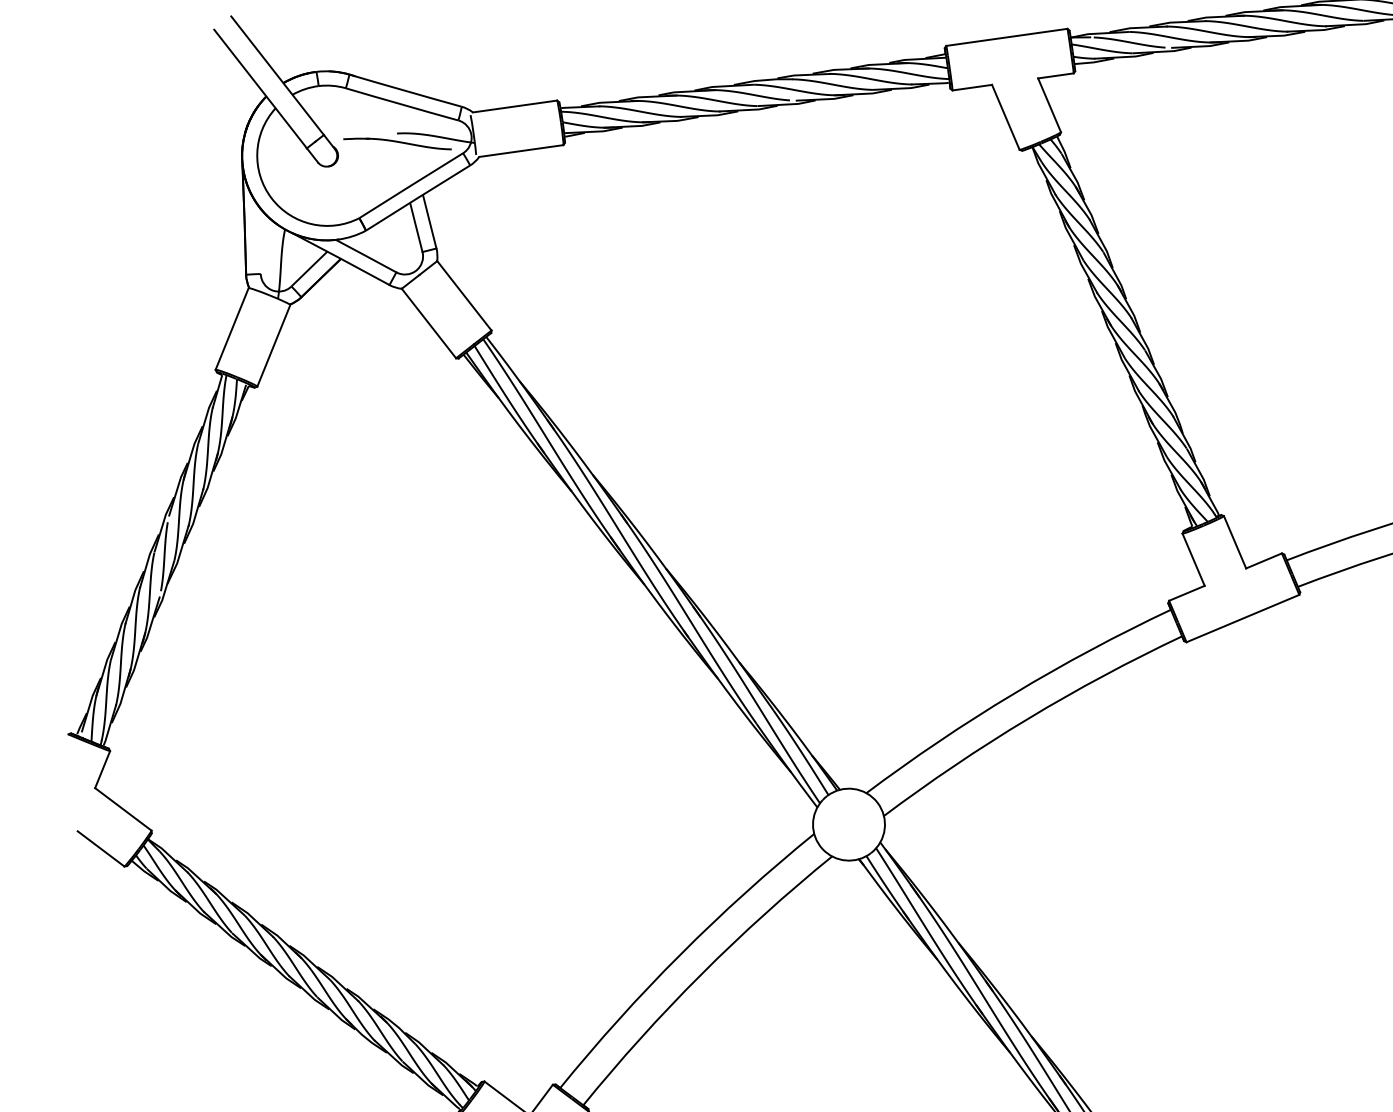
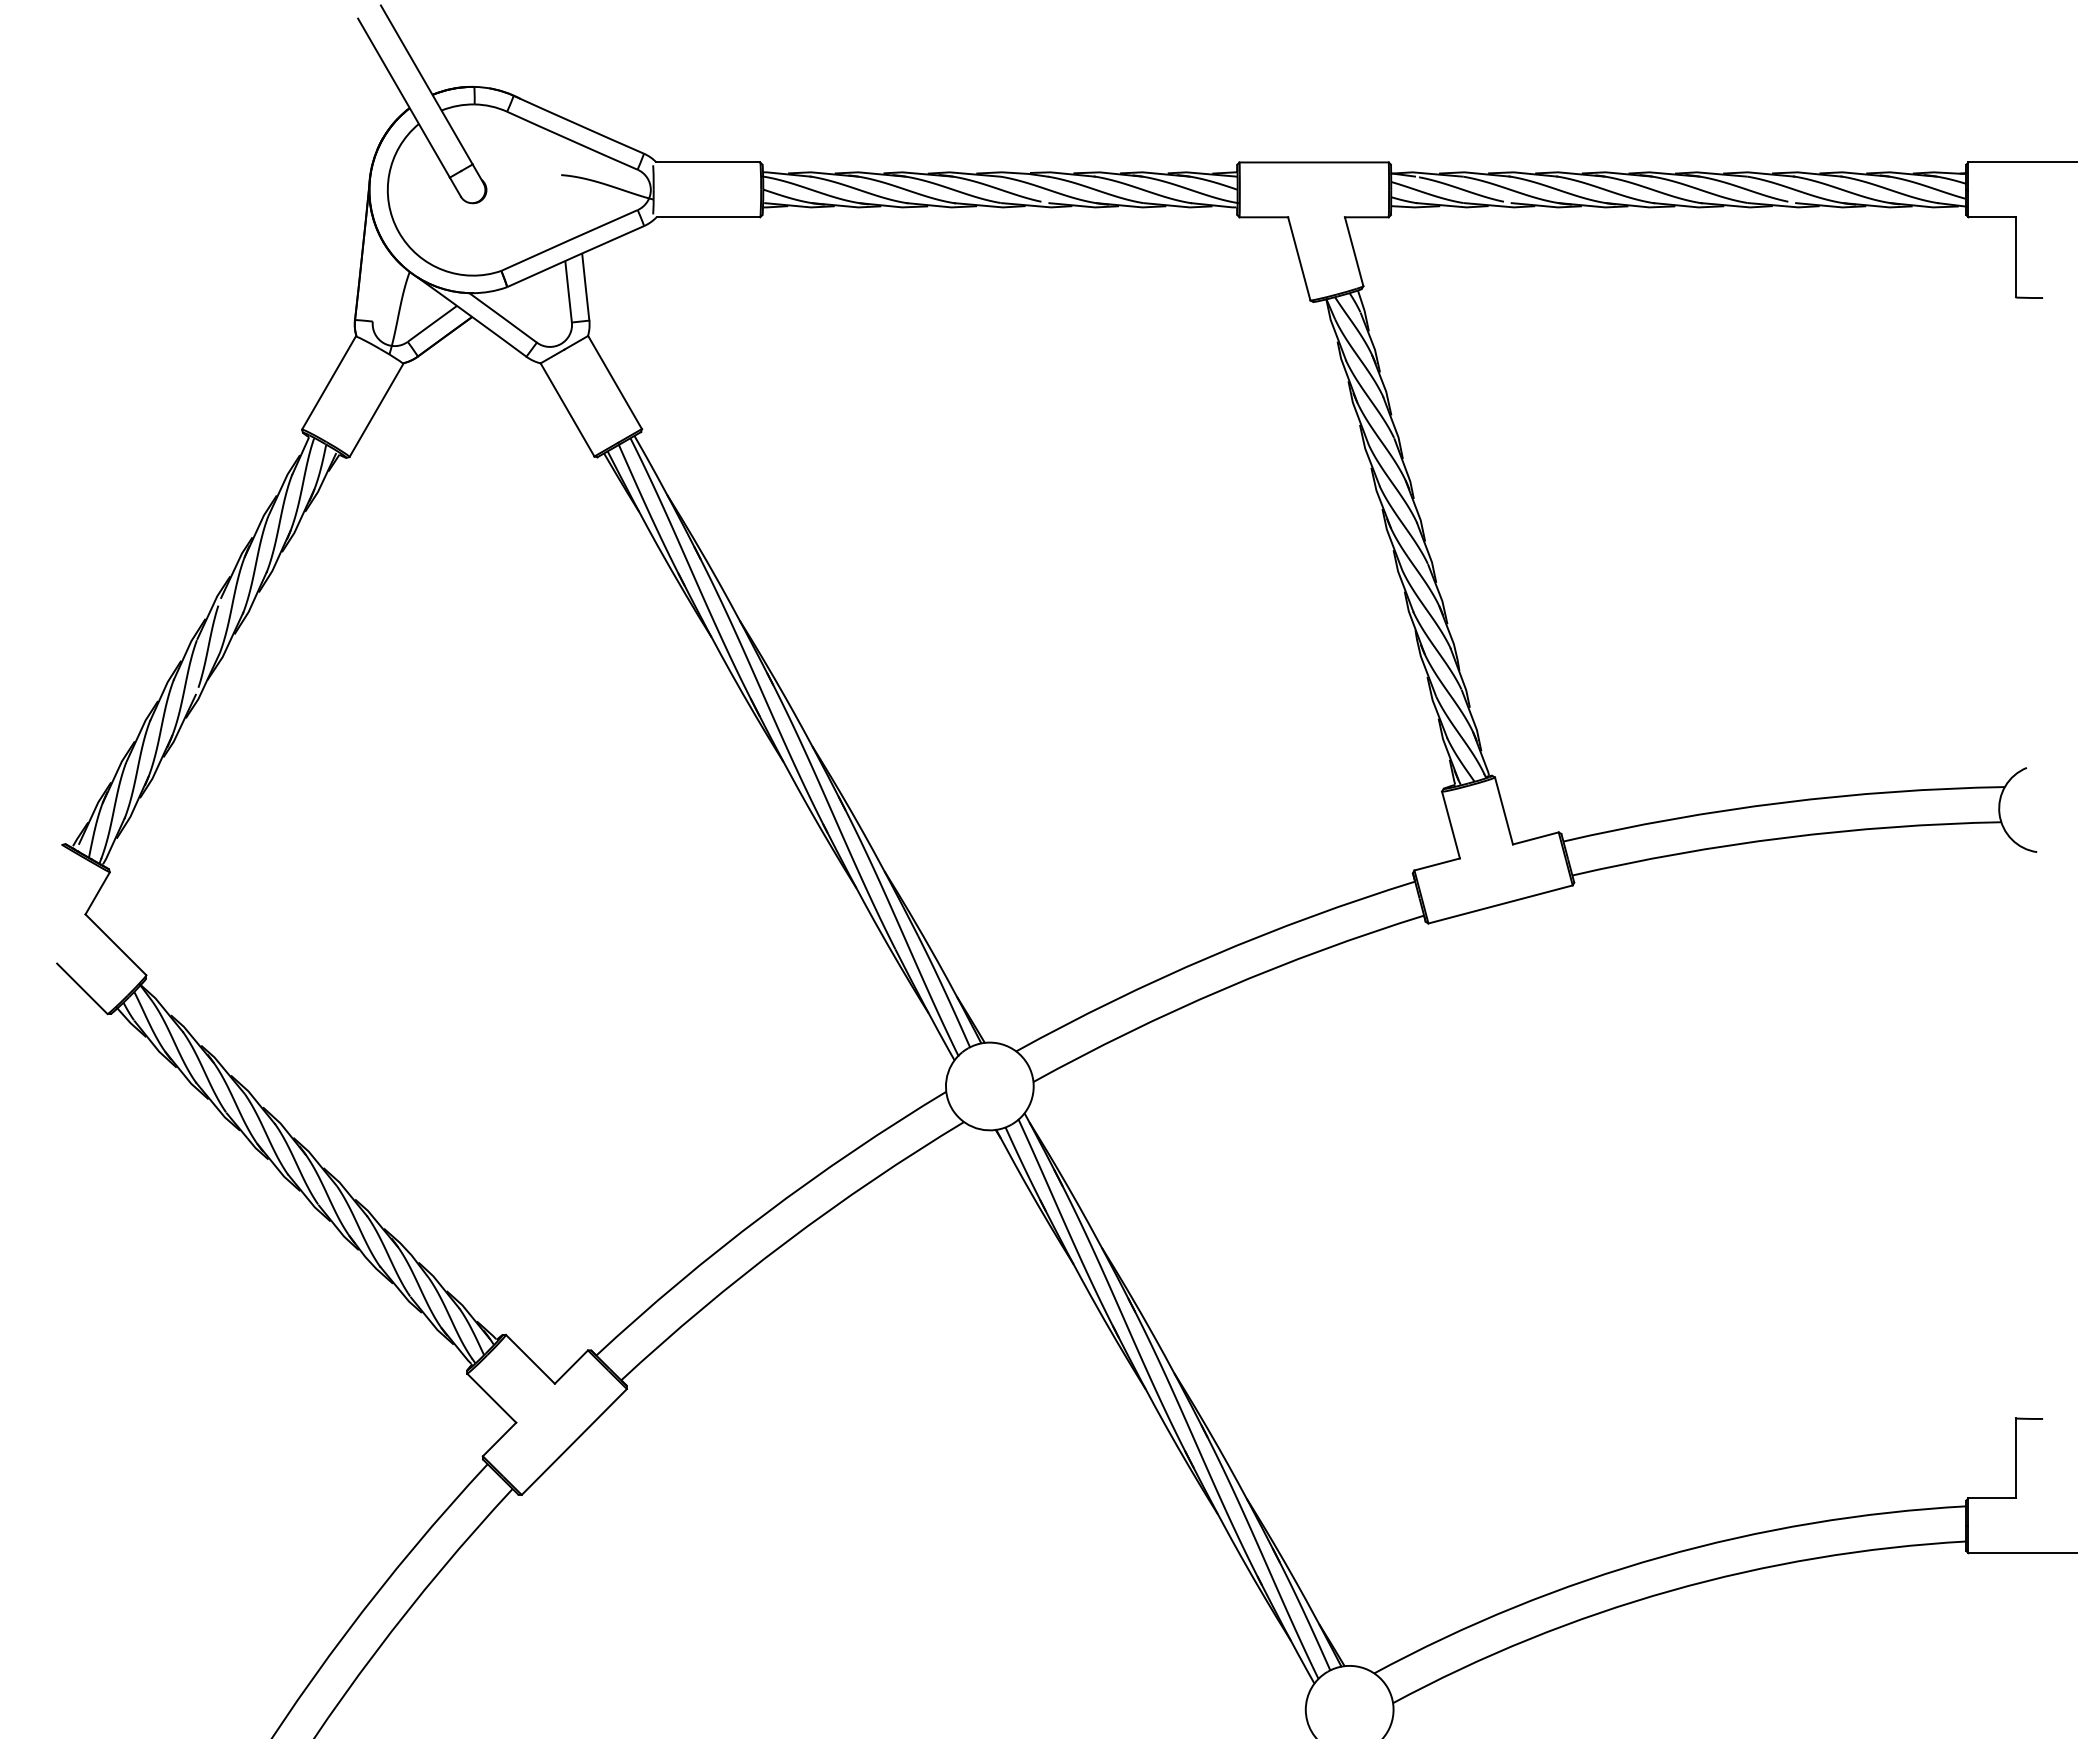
part: (397, 144) -> (559, 188), removed

